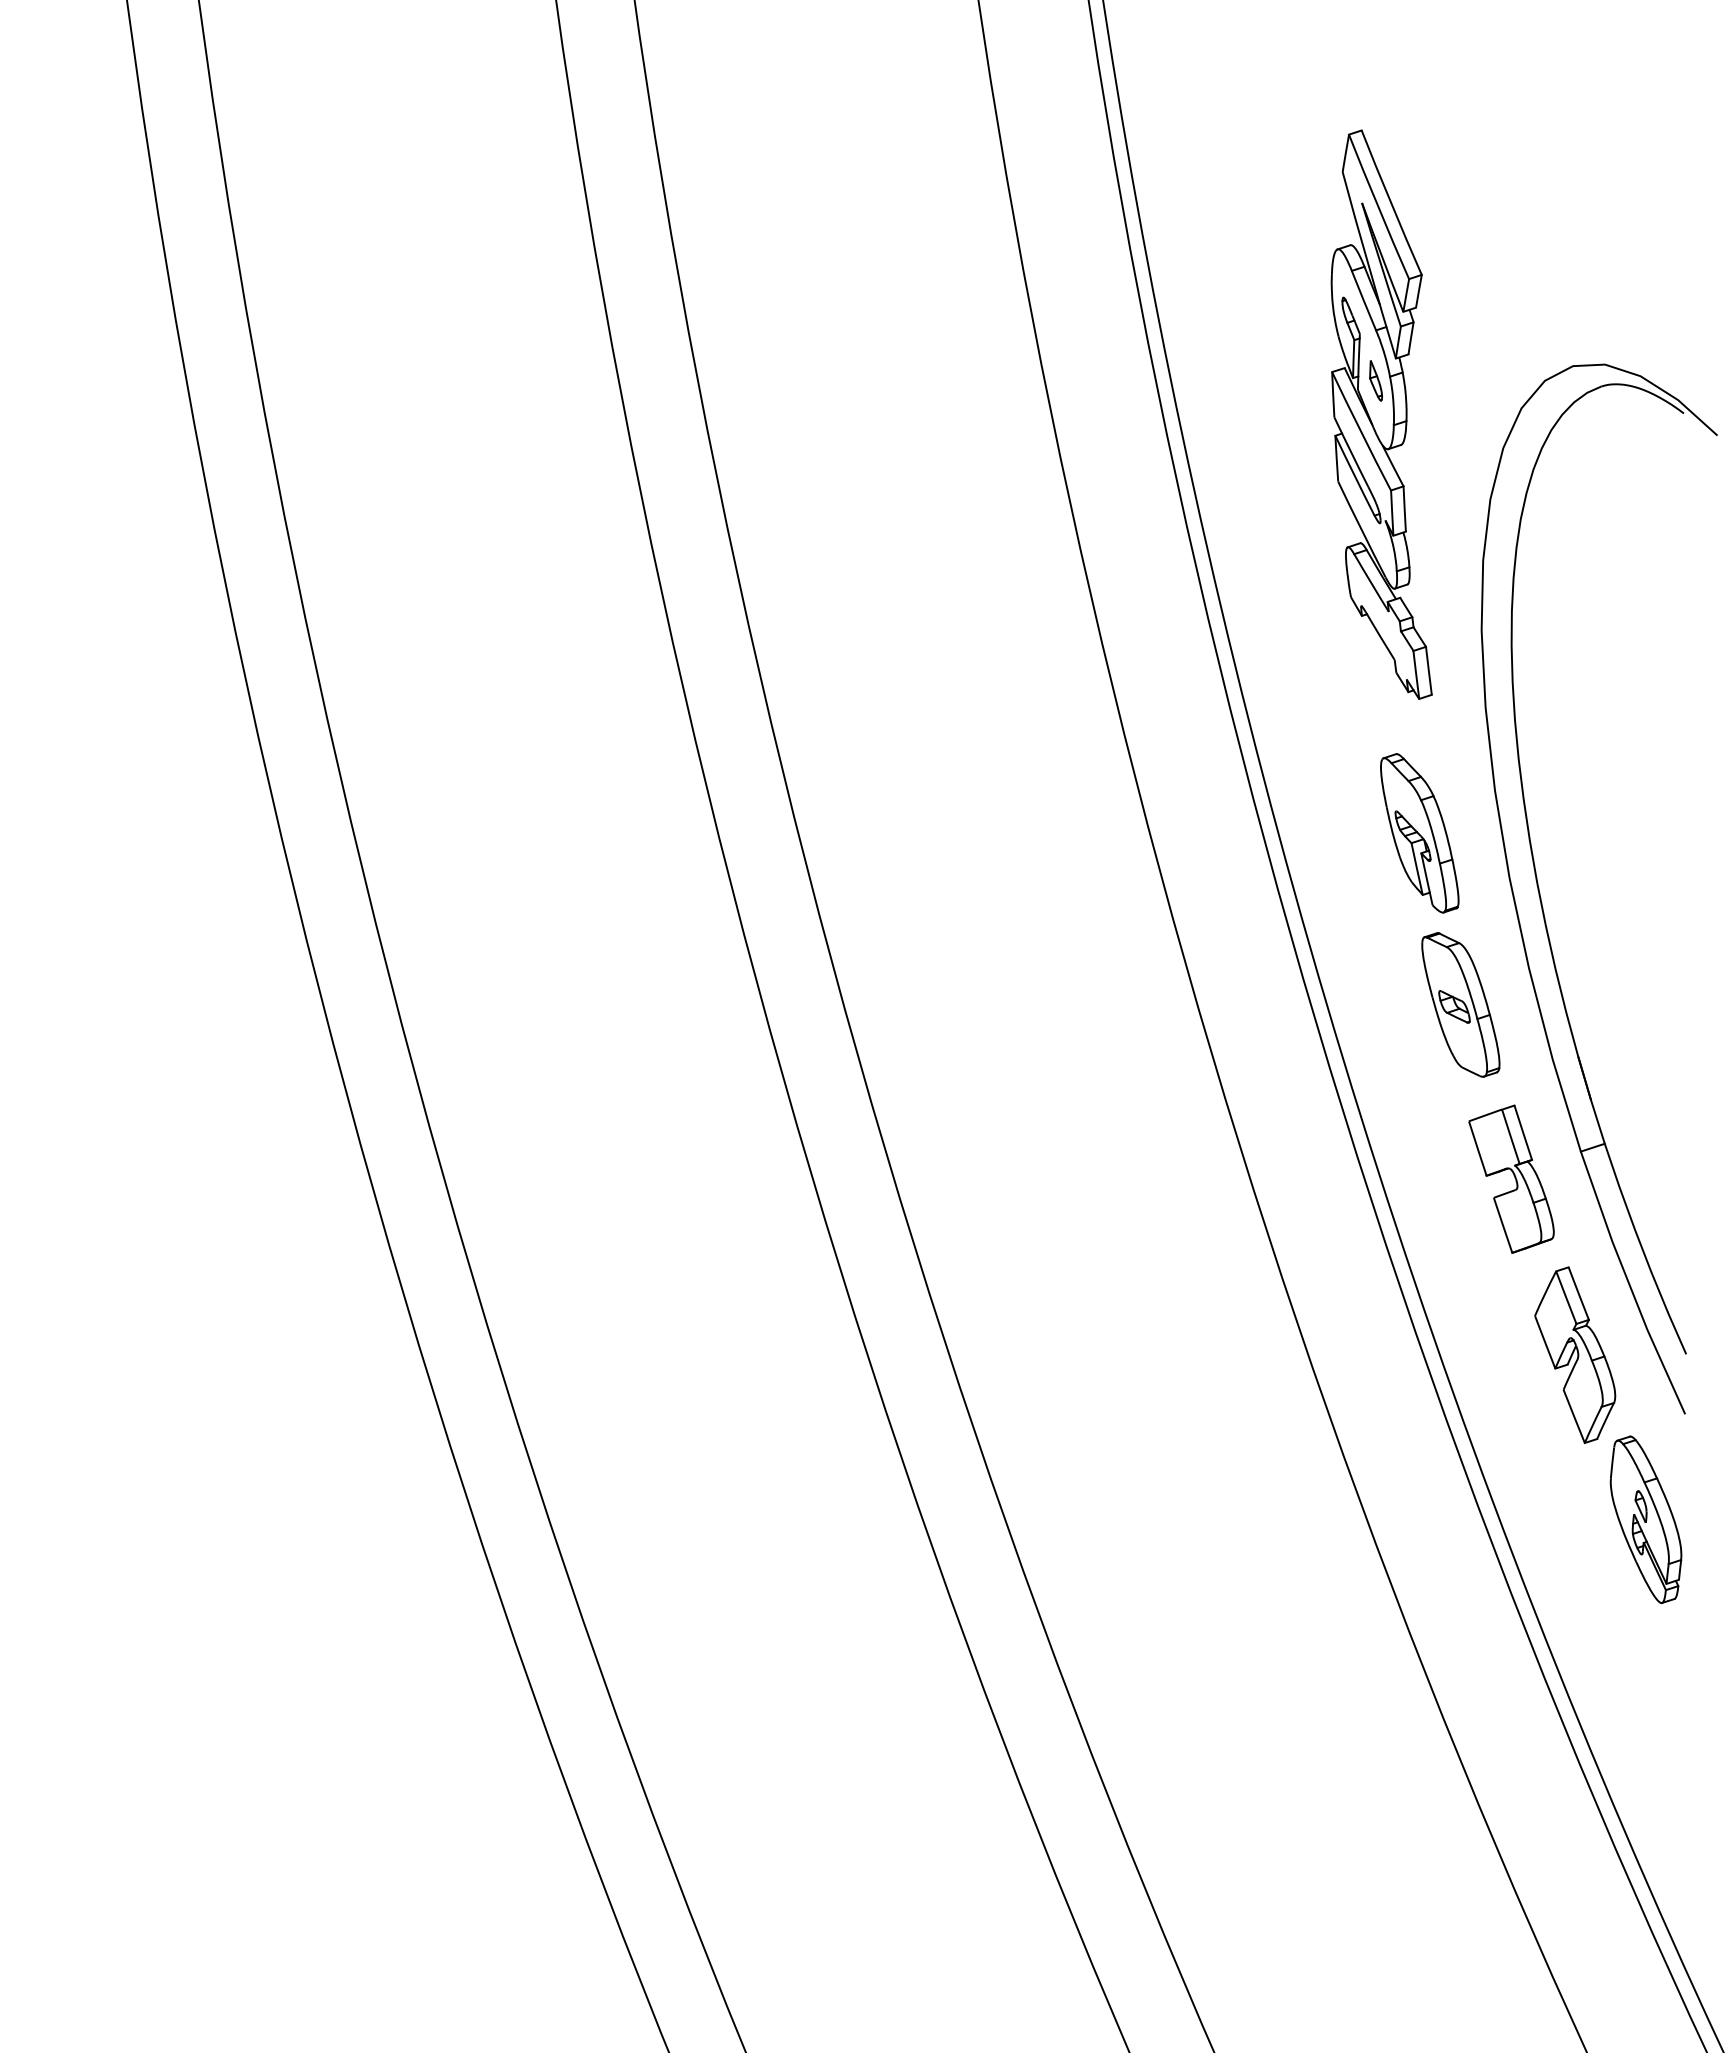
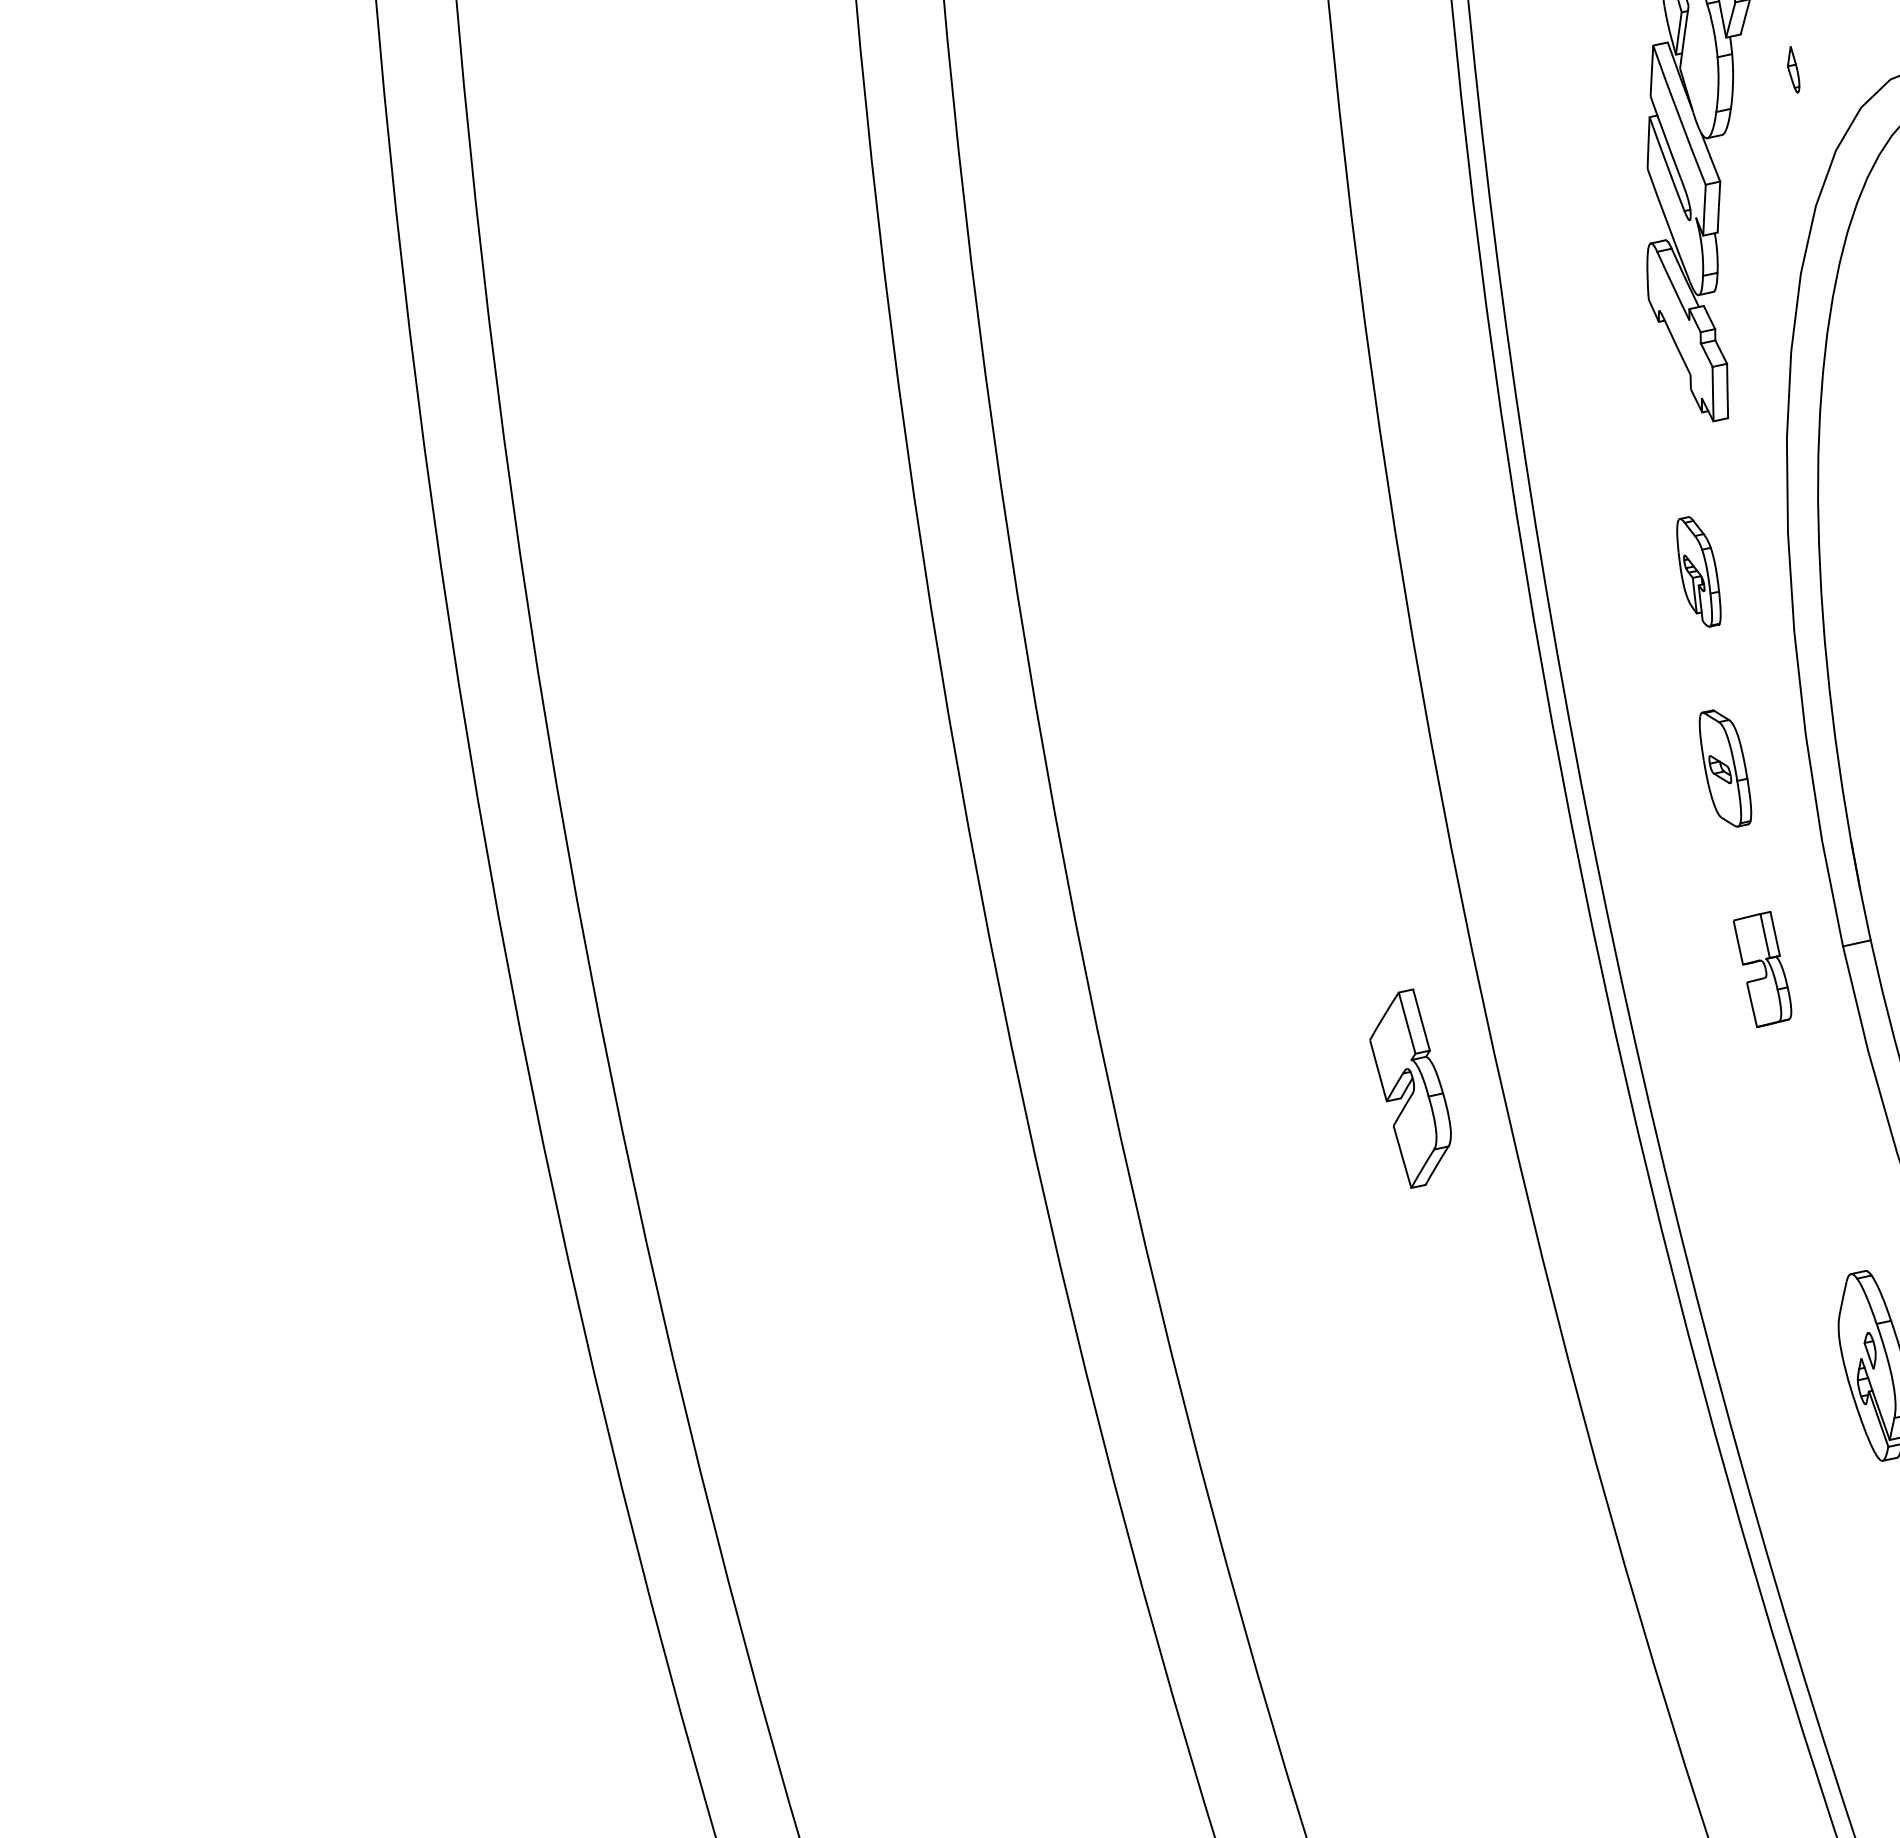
part: (1375, 380) -> (1793, 69), moved
part: (1419, 833) -> (1698, 571), size x0.6
part: (1460, 1004) -> (1725, 768), size x0.7
part: (1511, 1178) -> (1762, 968), size x0.7
part: (1575, 1354) -> (1410, 1087), moved

